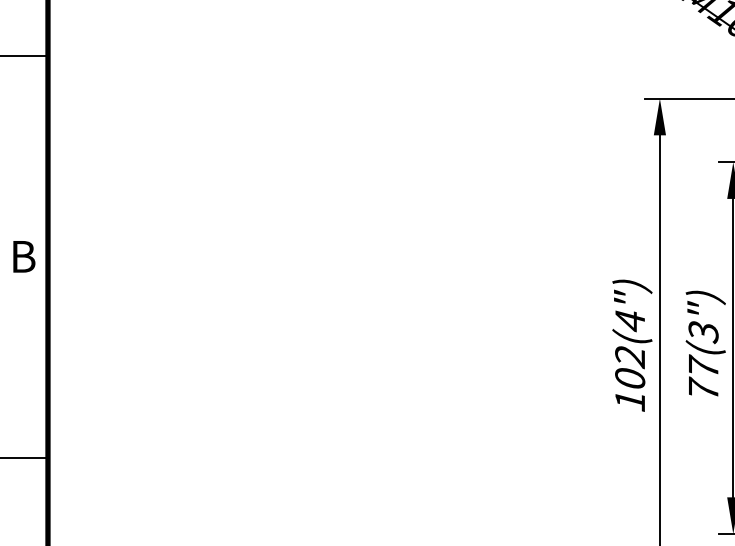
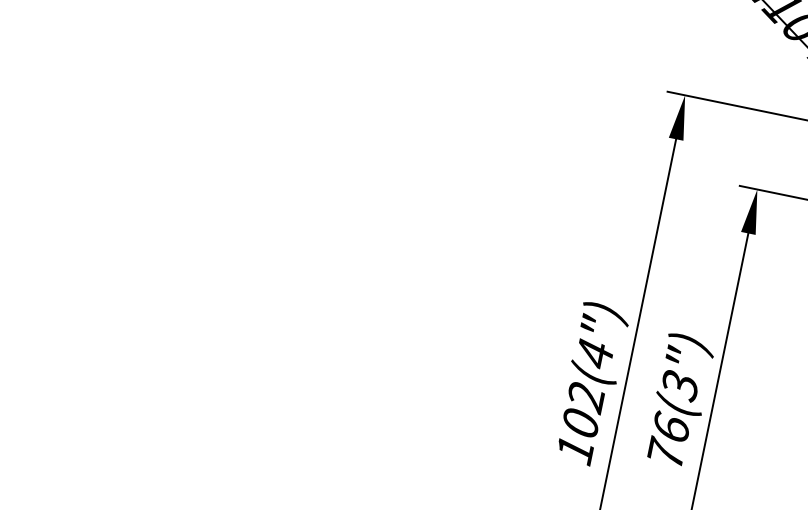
text: (703, 365) -> (671, 425), 77(3") -> 76(3")

